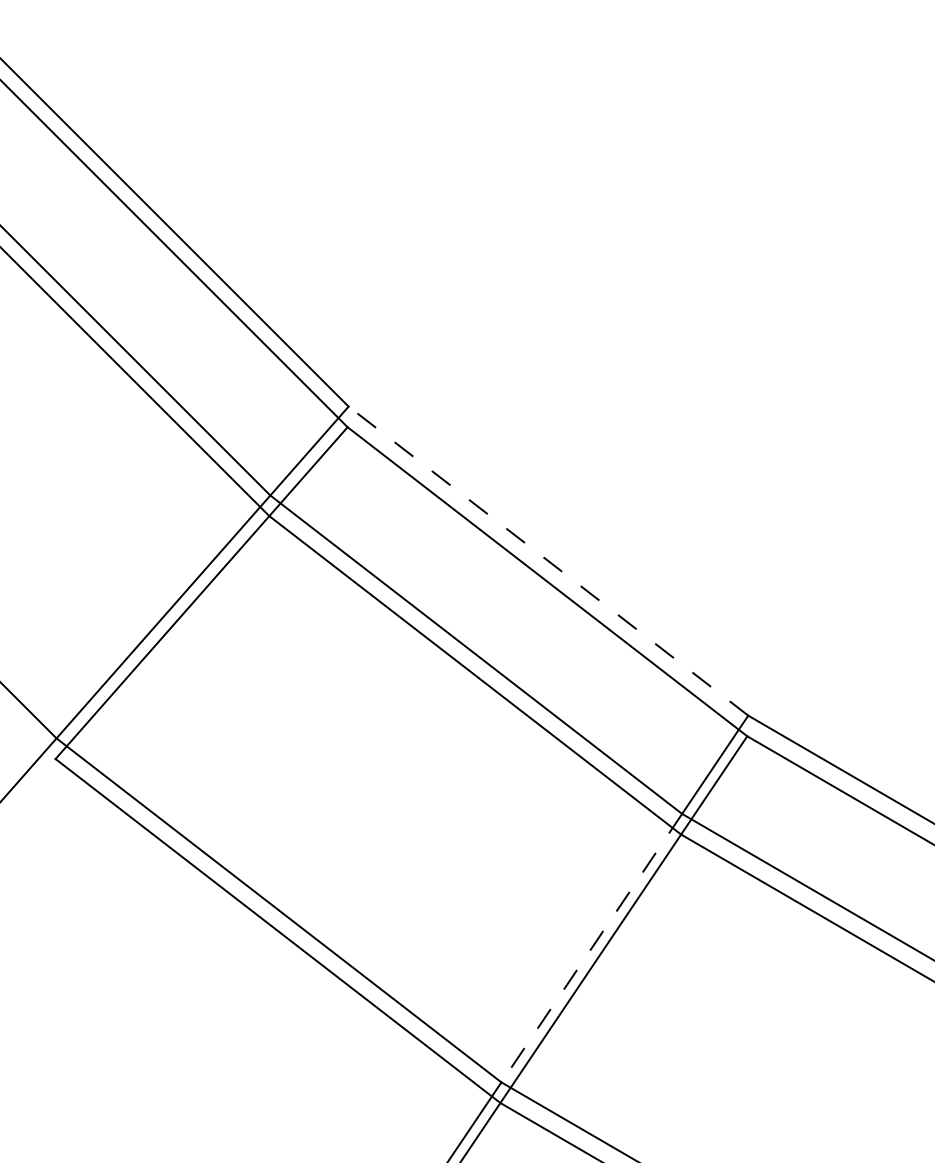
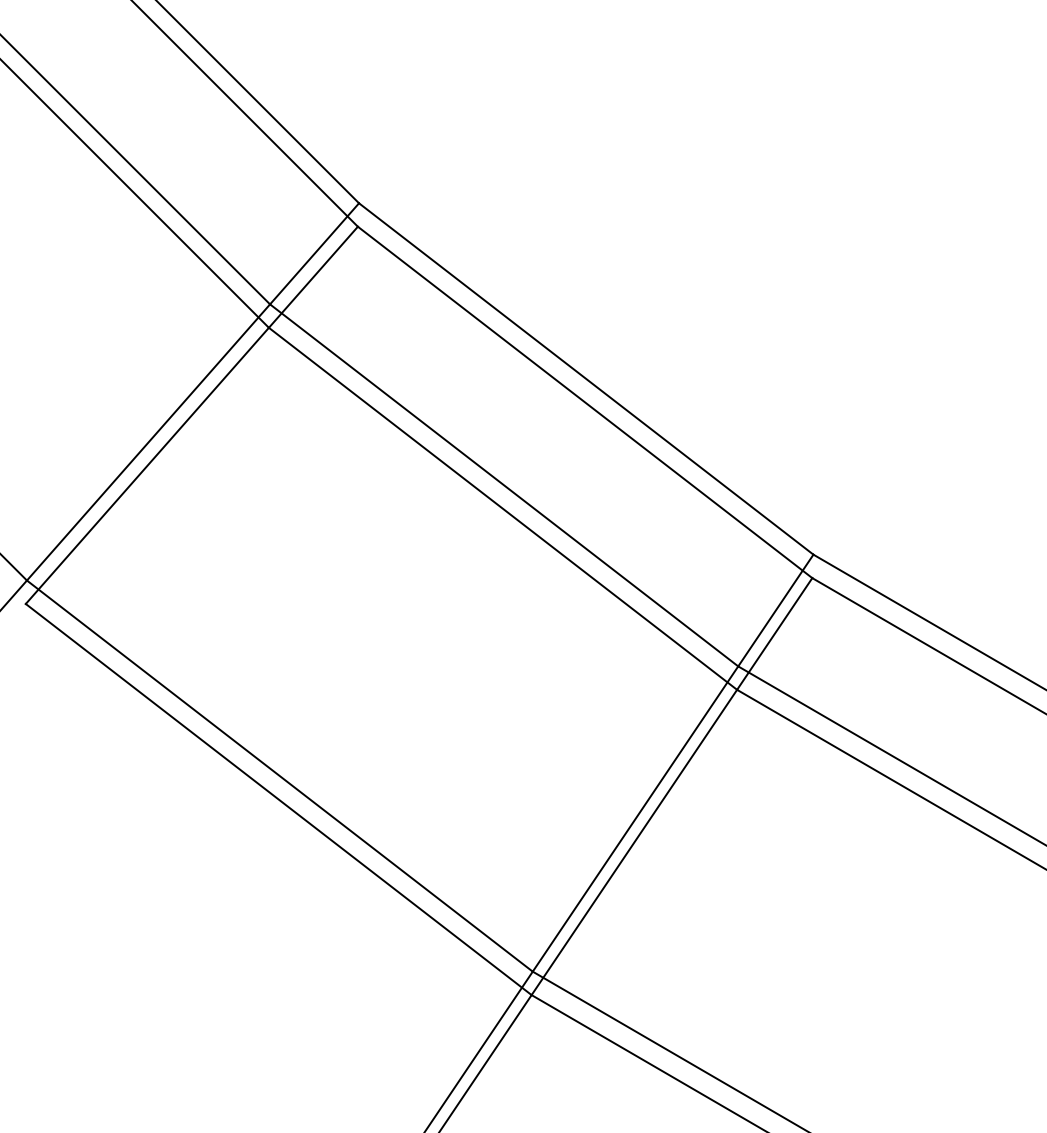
line: (548, 561) -> (586, 379), dashed -> solid
line: (591, 948) -> (635, 819), dashed -> solid

